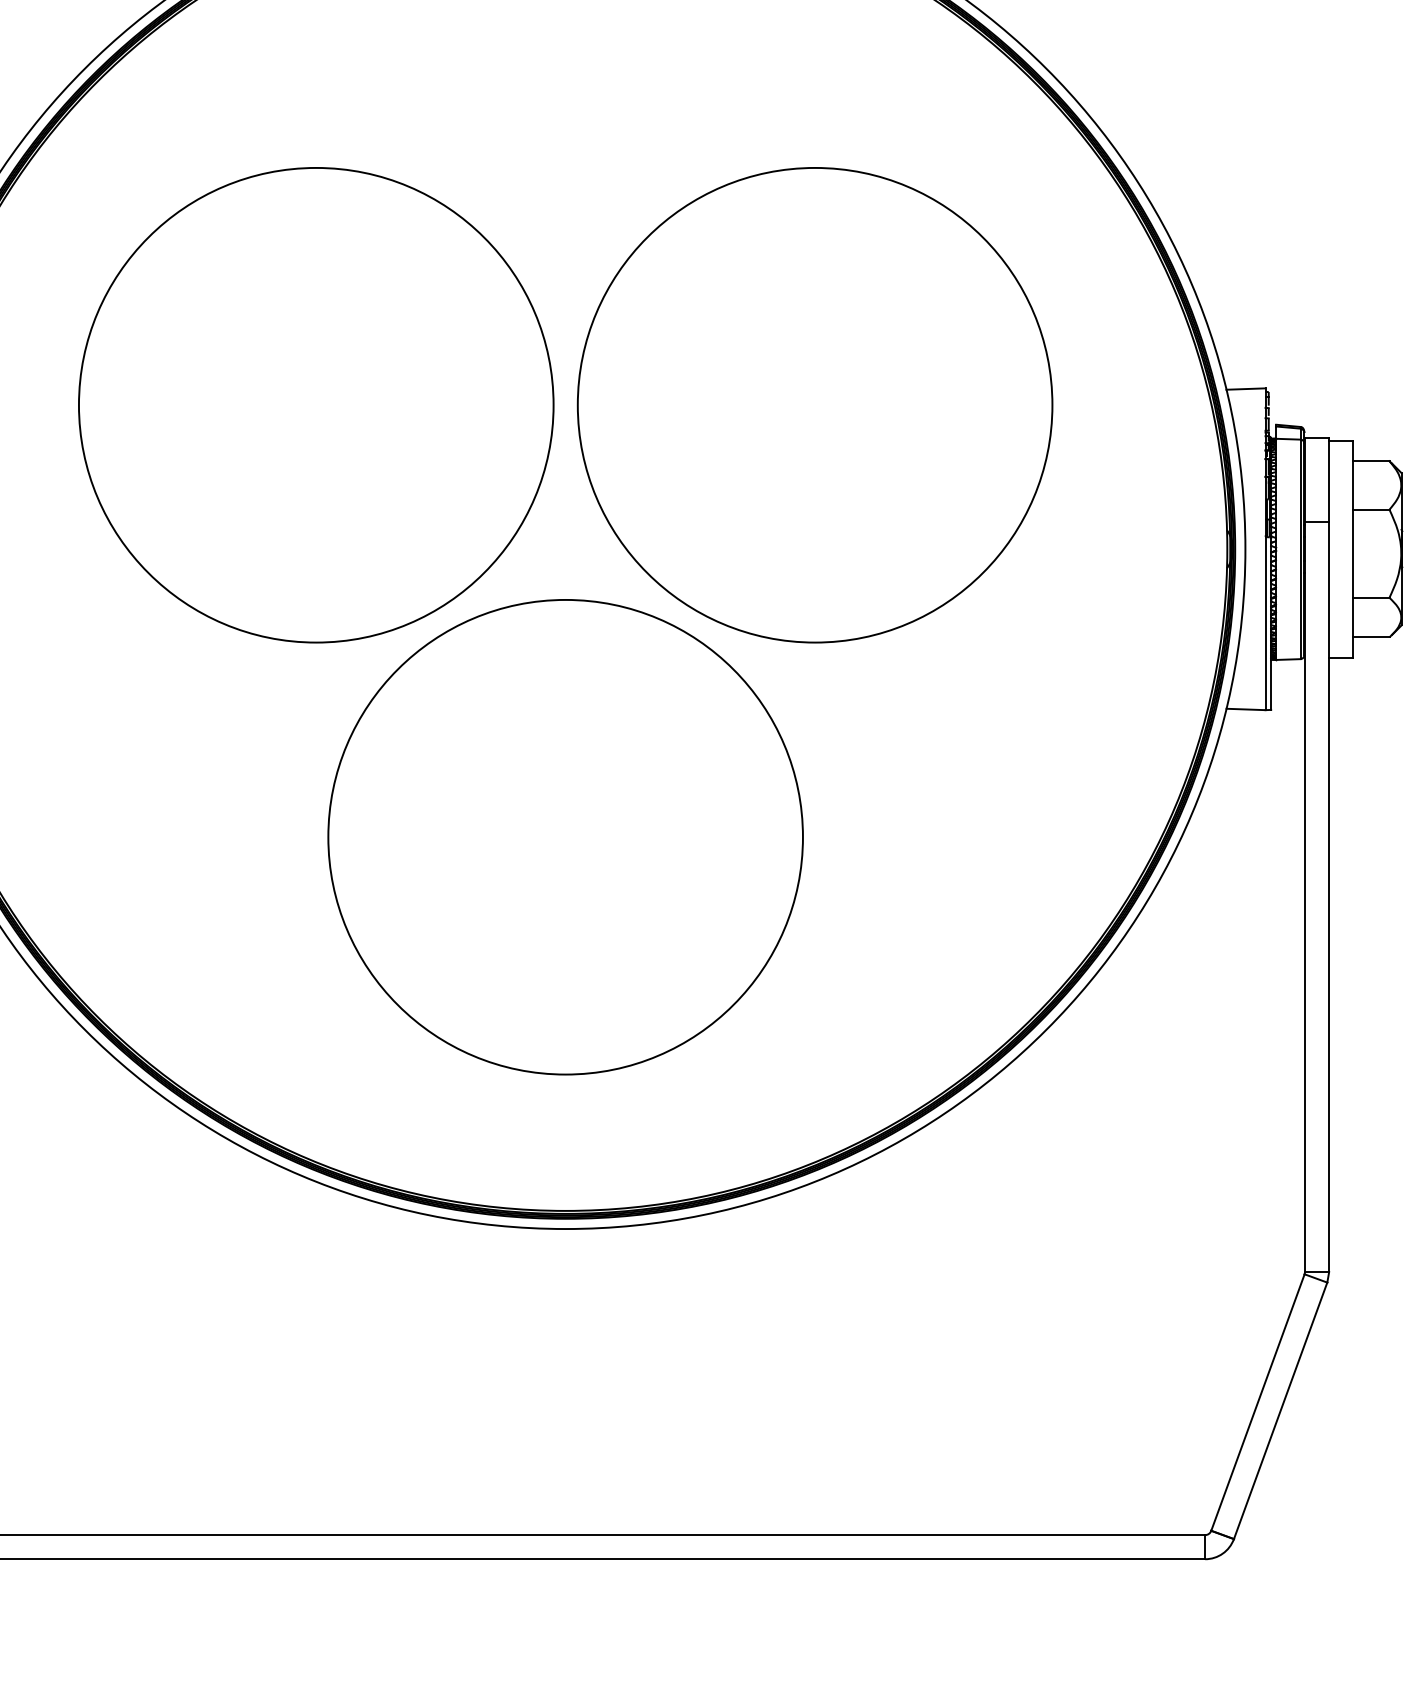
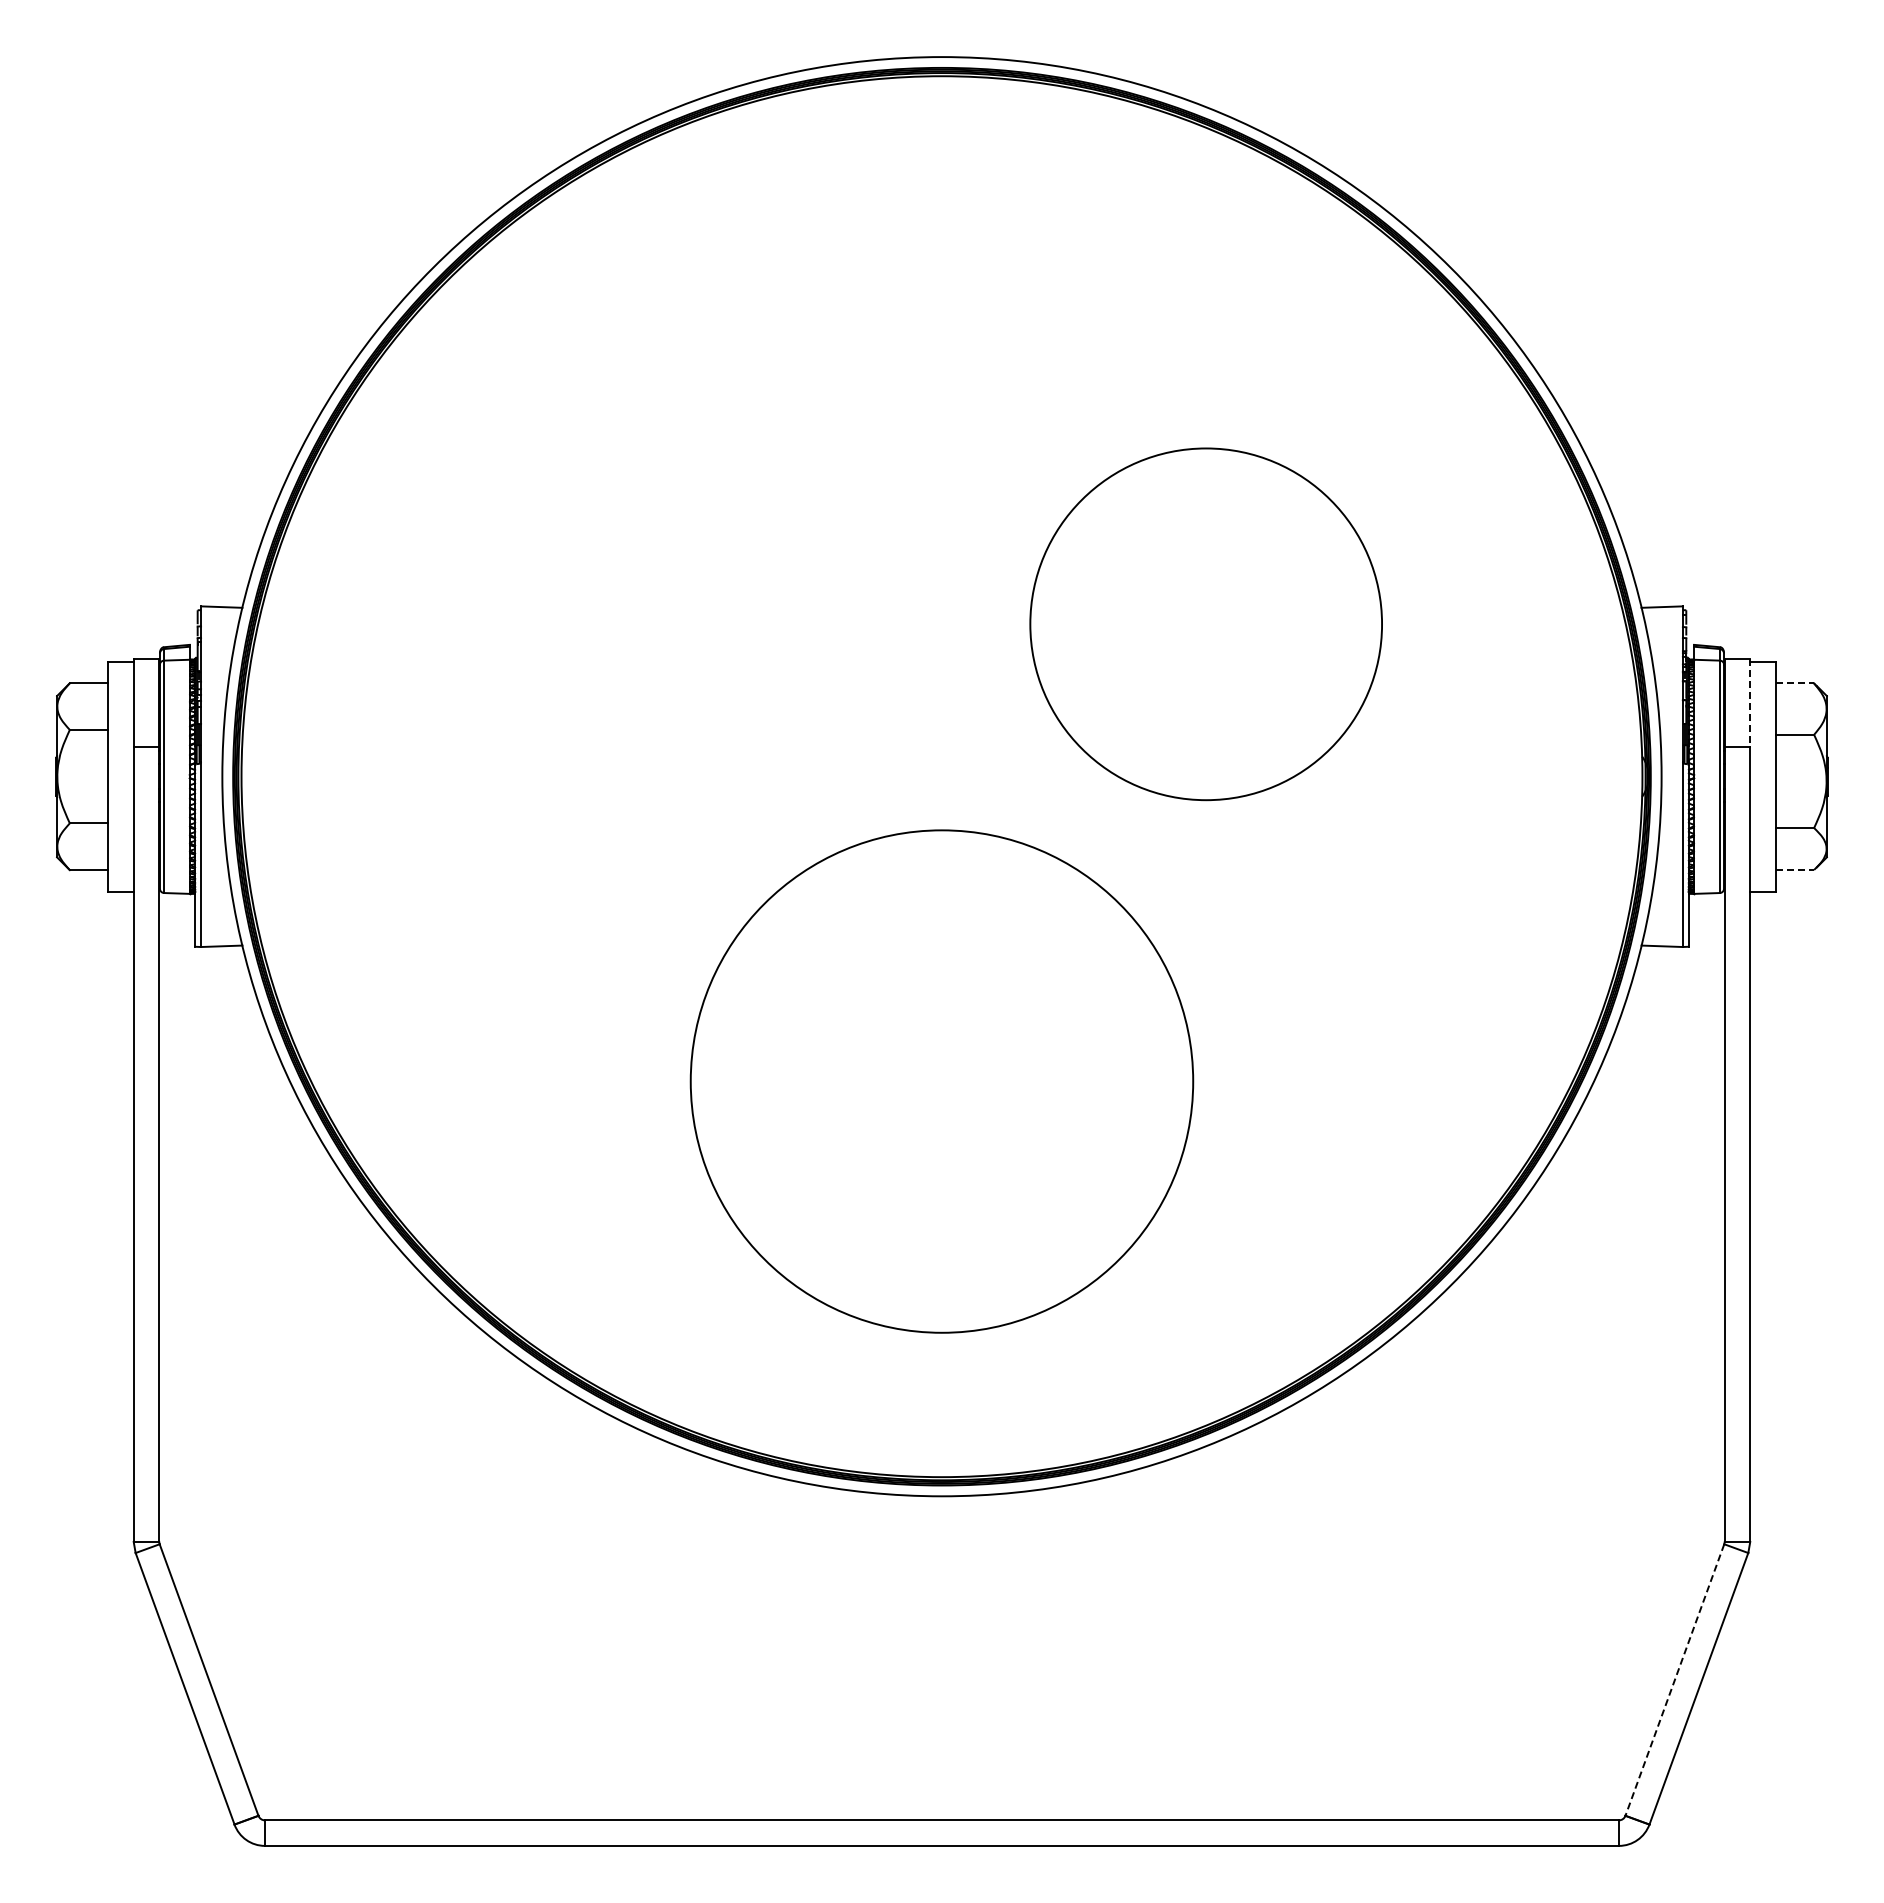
circle: (315, 405) -> (677, 624), removed
circle: (815, 405) -> (1206, 624), size x0.7
line: (1371, 461) -> (1795, 683), solid -> dashed
line: (1329, 480) -> (1750, 703), solid -> dashed
line: (1371, 636) -> (1795, 869), solid -> dashed
line: (1257, 1402) -> (1674, 1680), solid -> dashed

